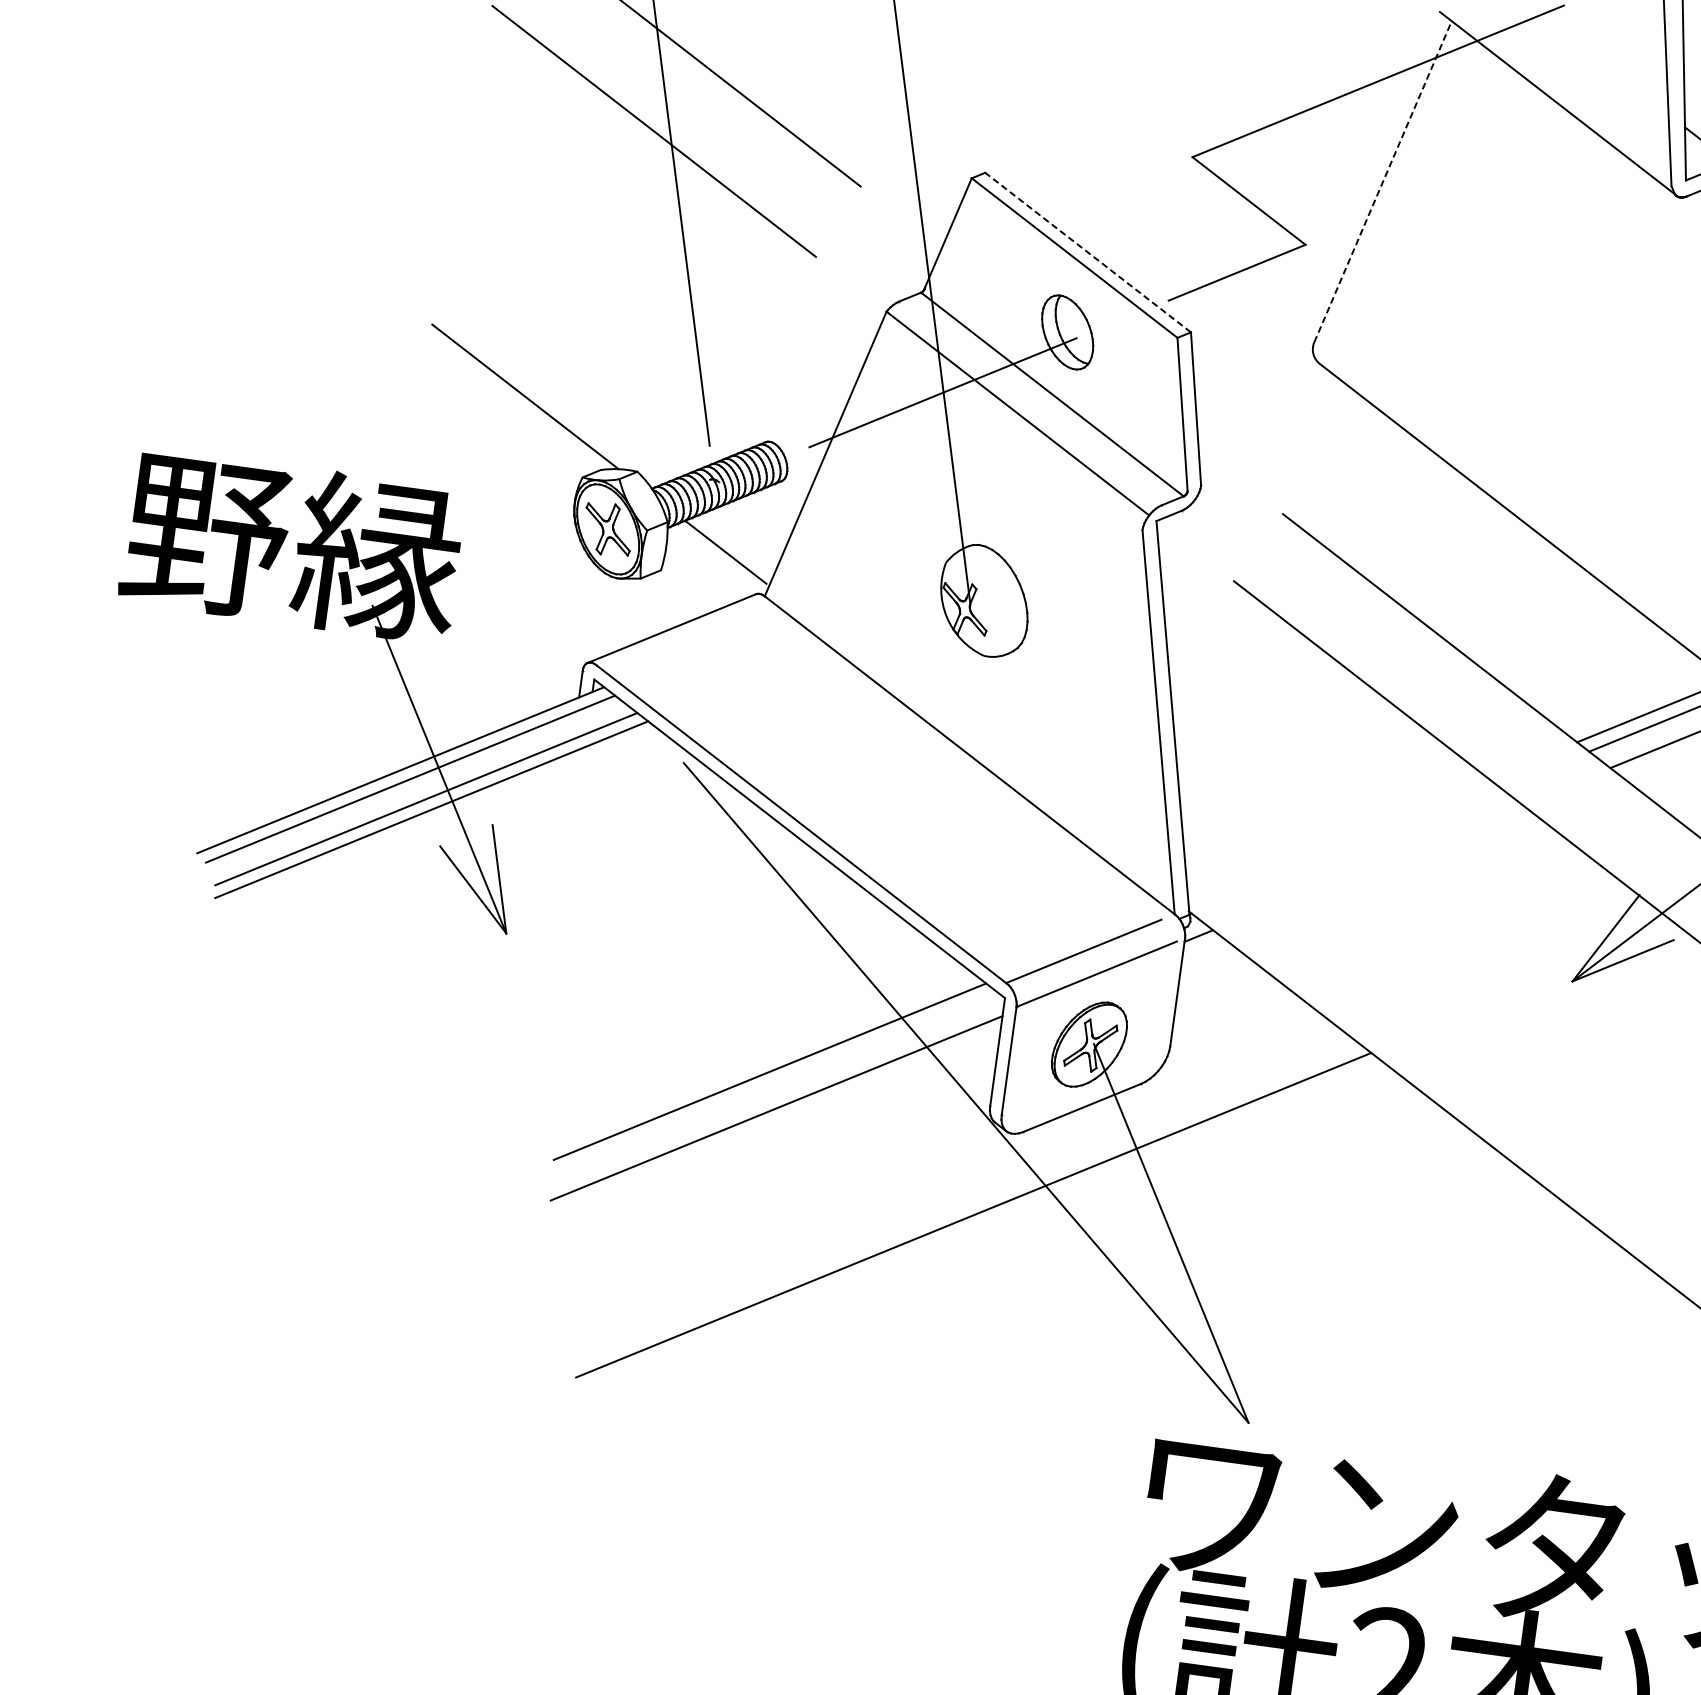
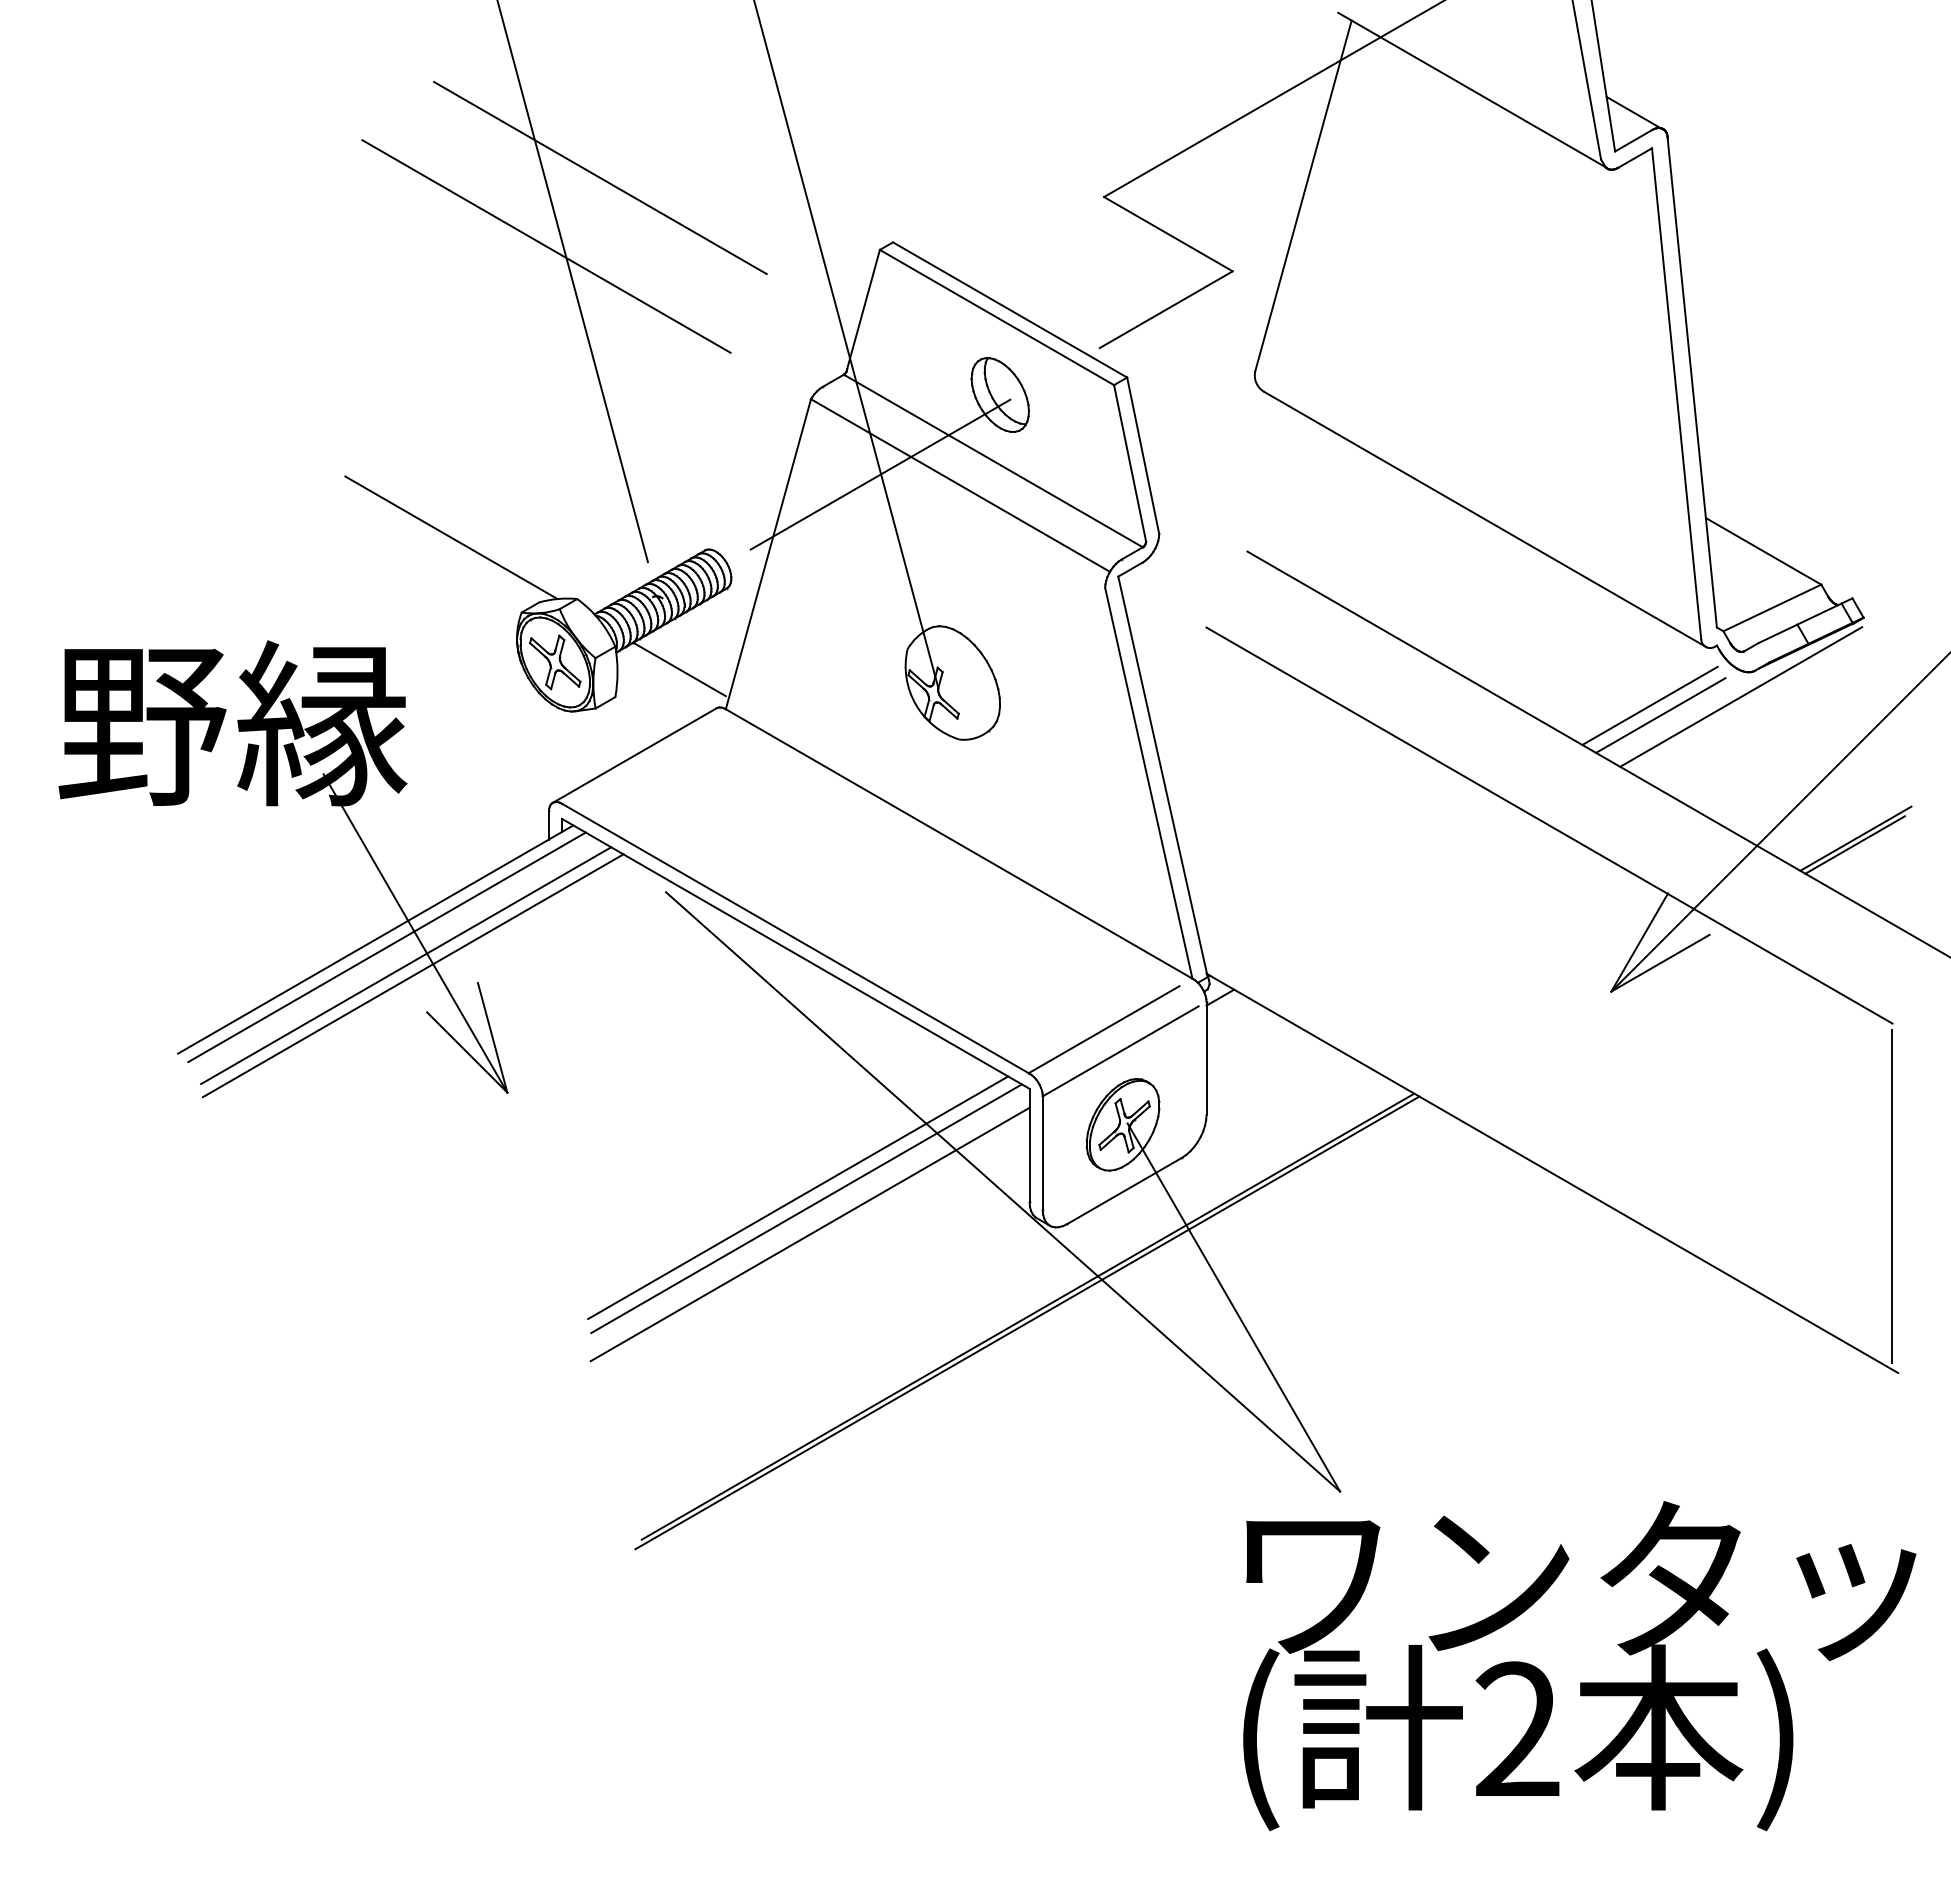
line: (1382, 181) -> (1303, 195), dashed -> solid
line: (1087, 252) -> (1009, 309), dashed -> solid
line: (776, 1083) -> (806, 1208), added
line: (972, 1220) -> (1027, 1322), added

